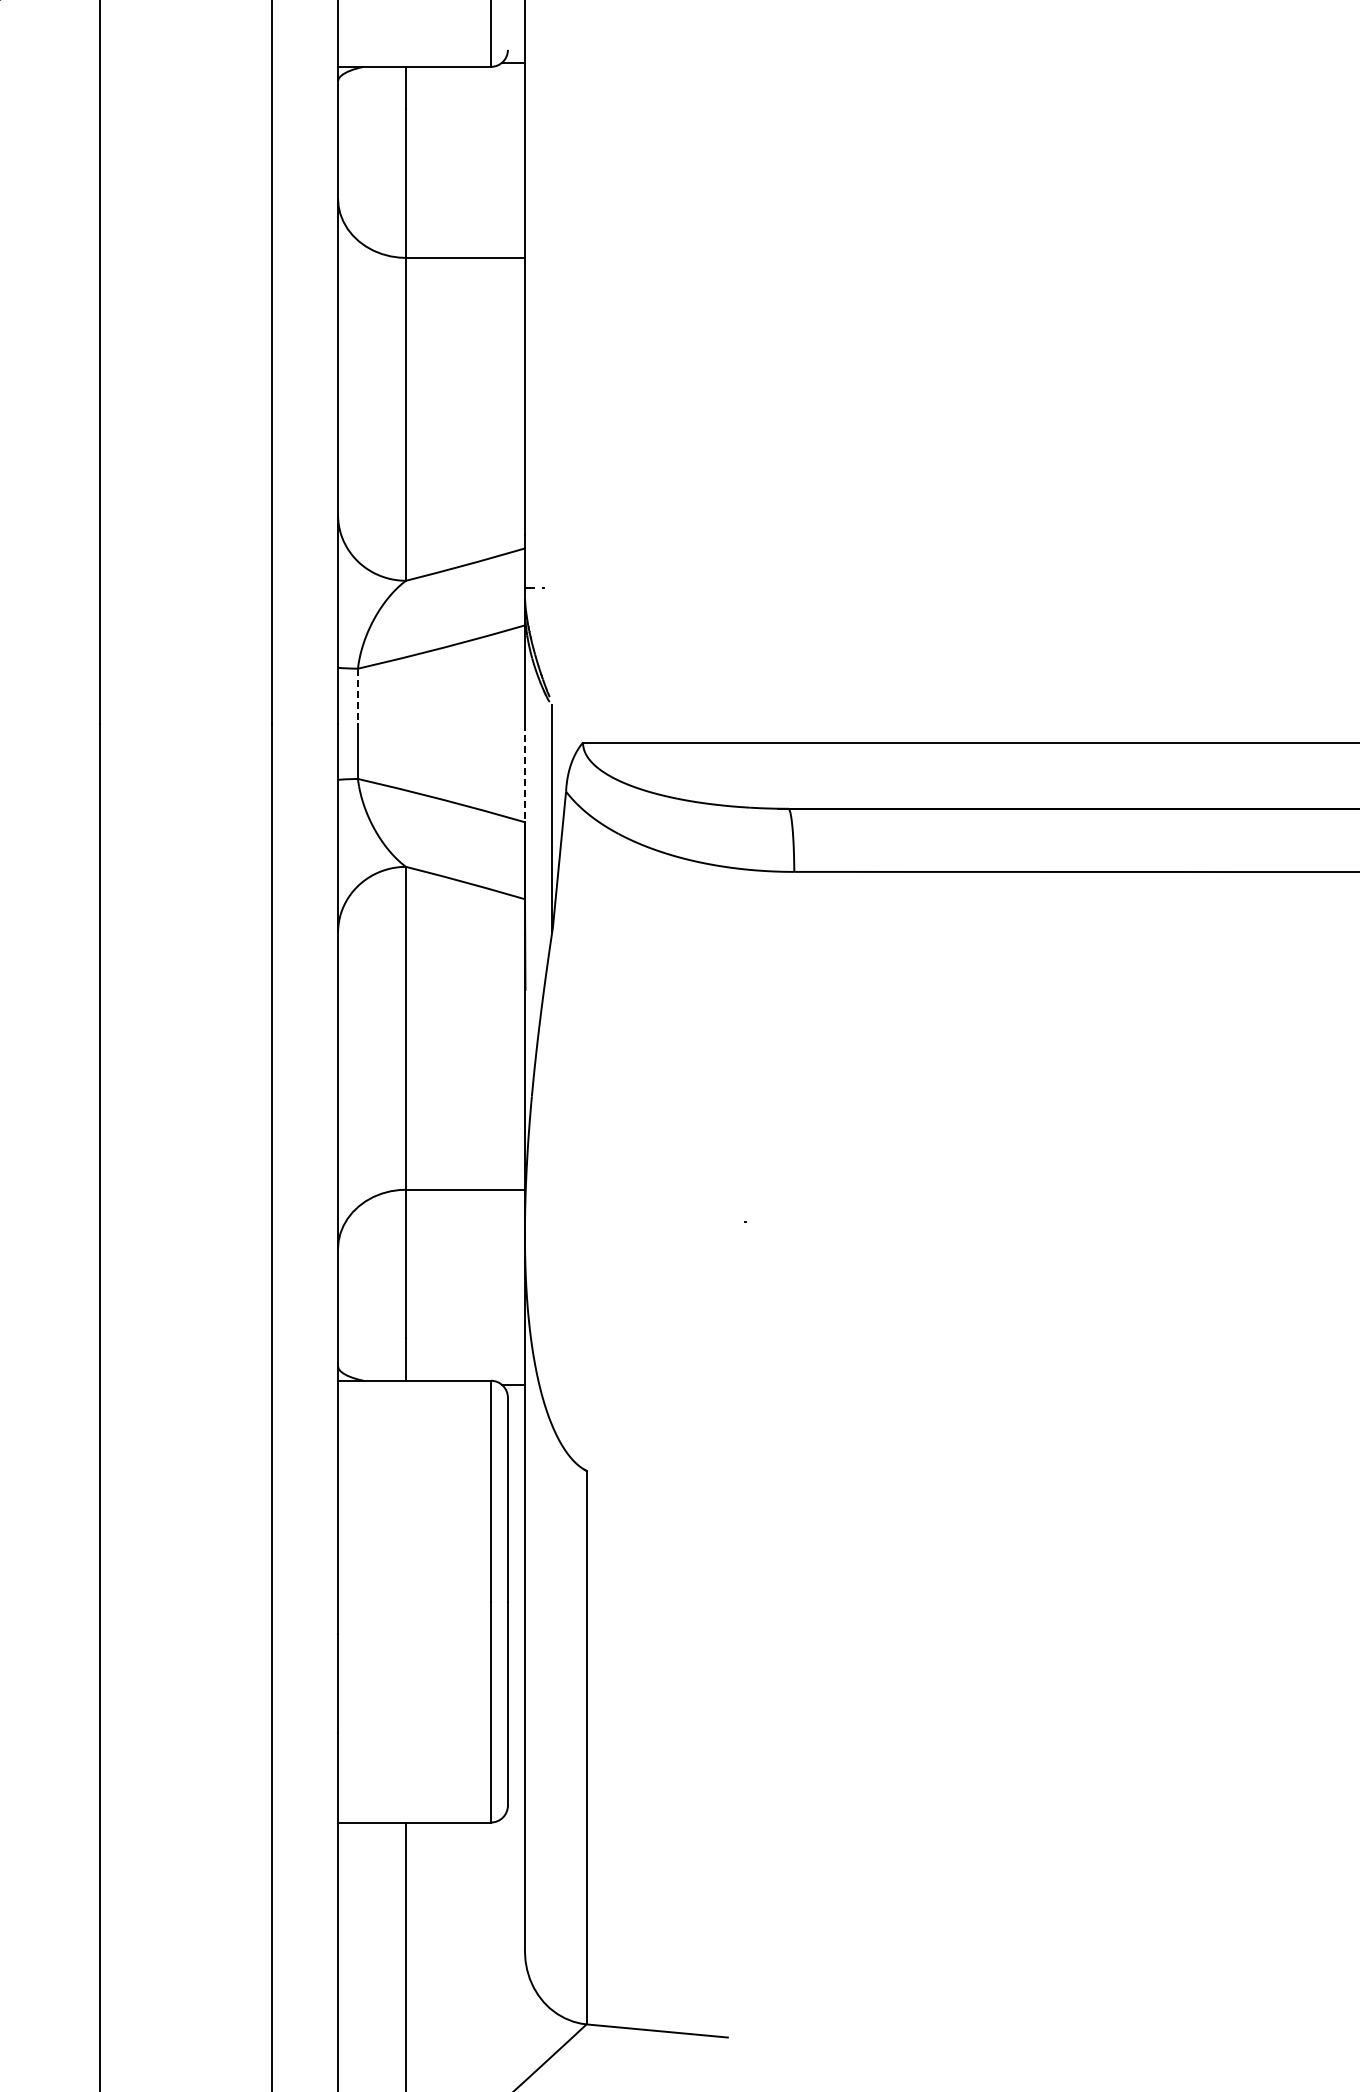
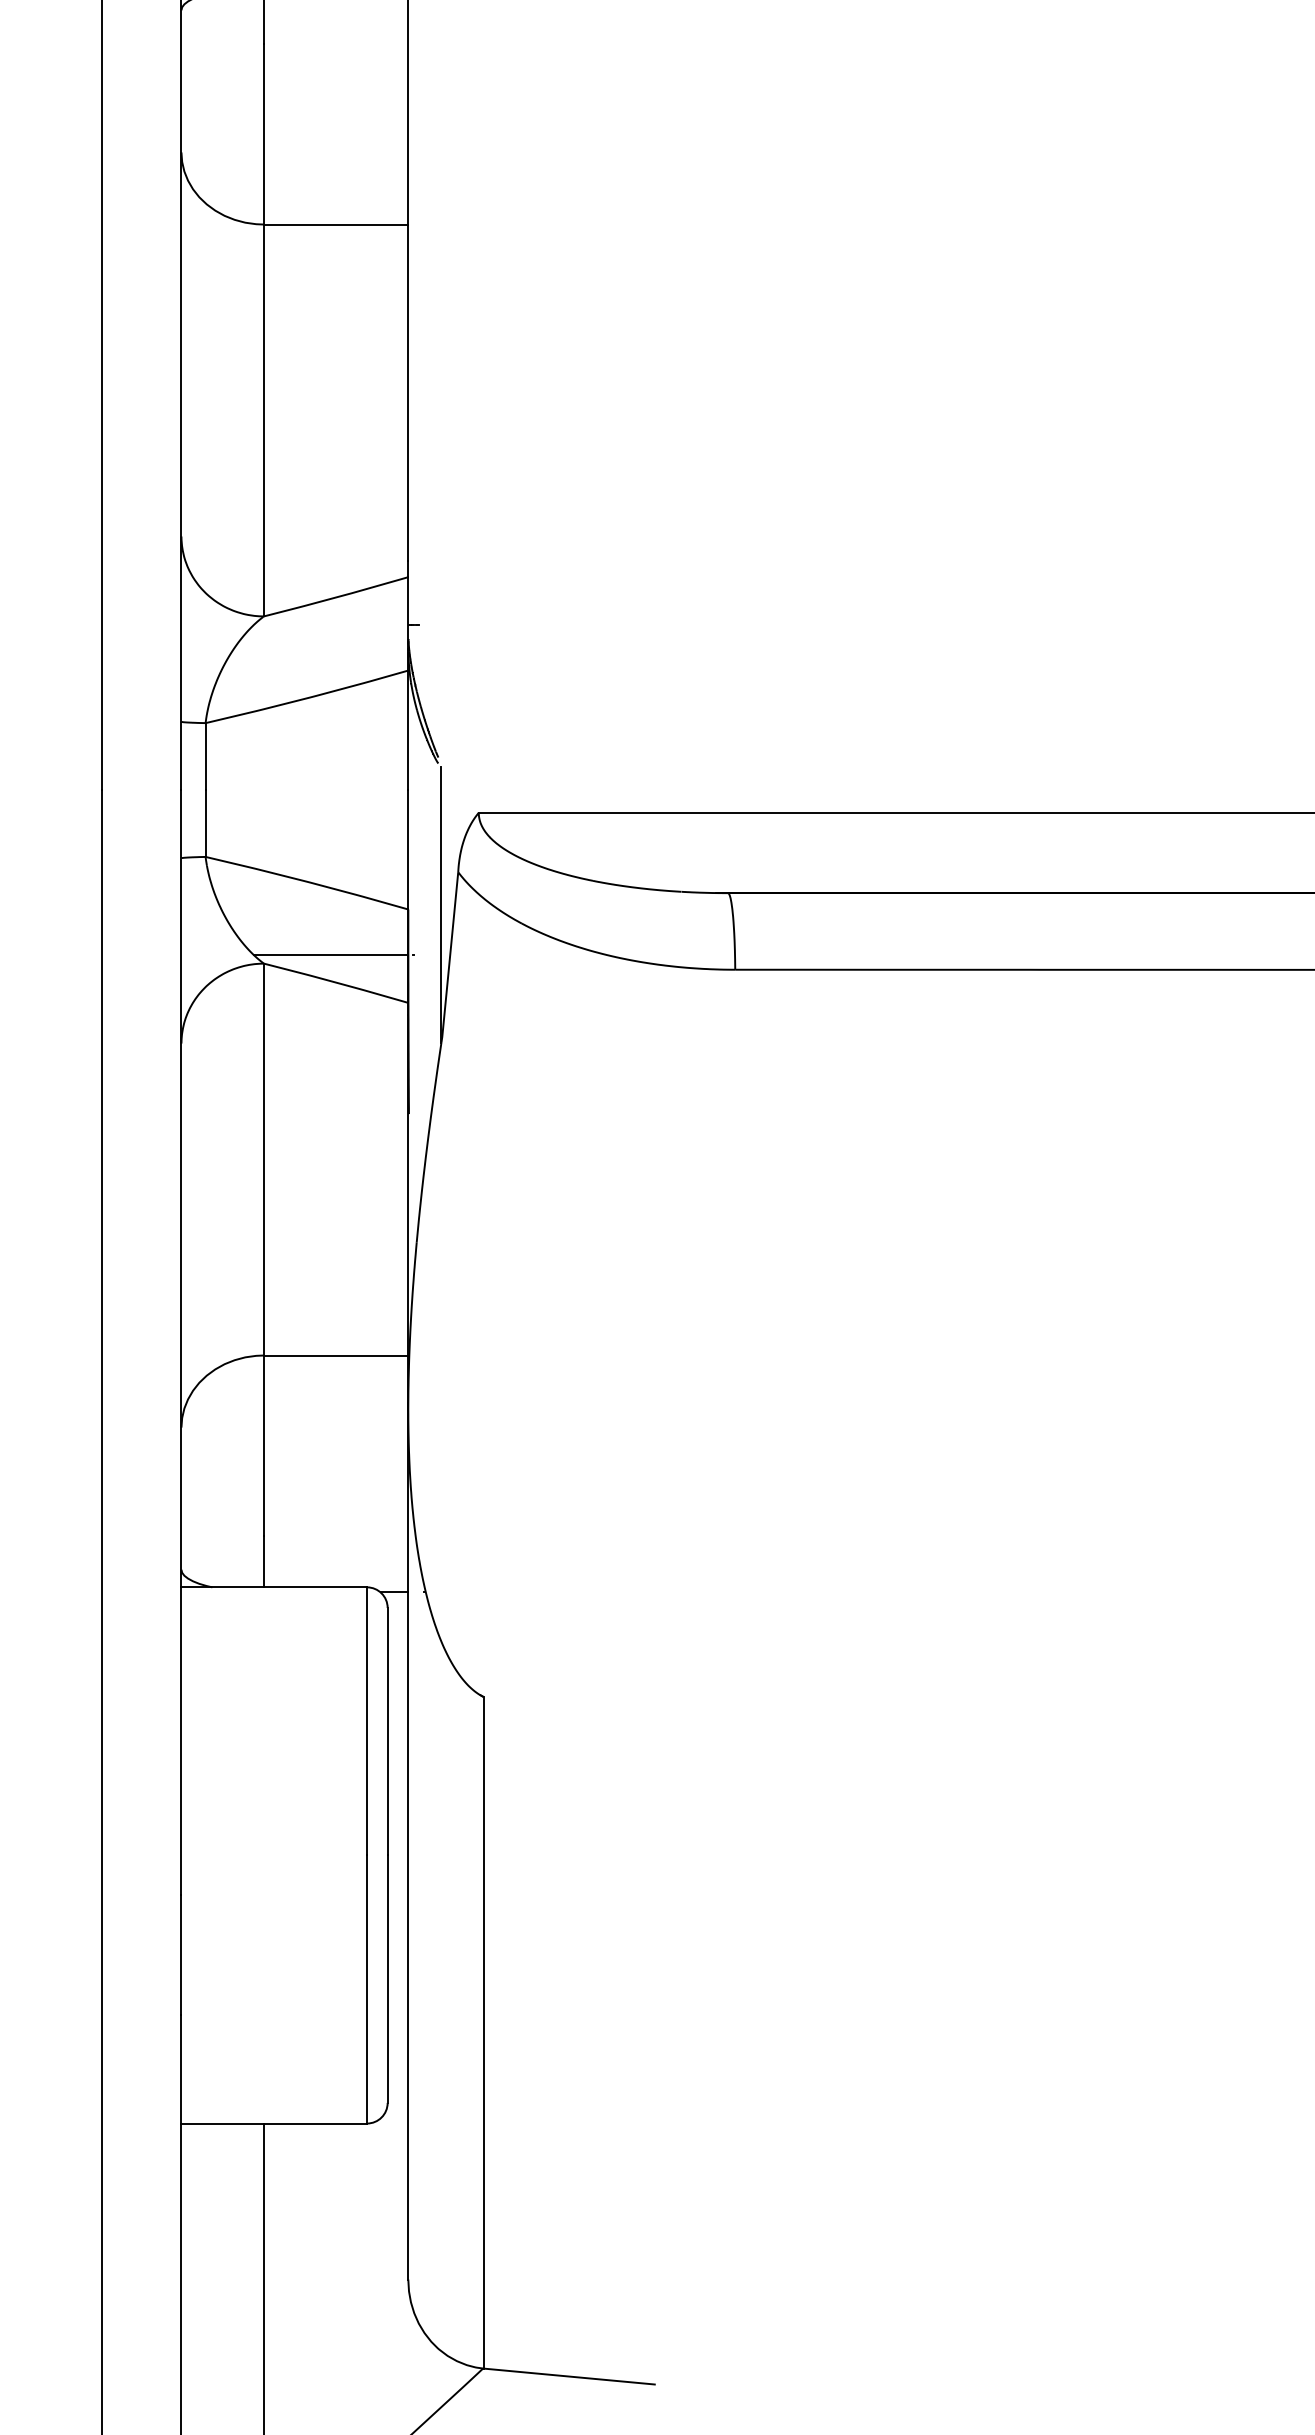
line: (357, 696) -> (205, 756), dashed -> solid
line: (524, 773) -> (407, 850), dashed -> solid
line: (460, 859) -> (330, 954), added

